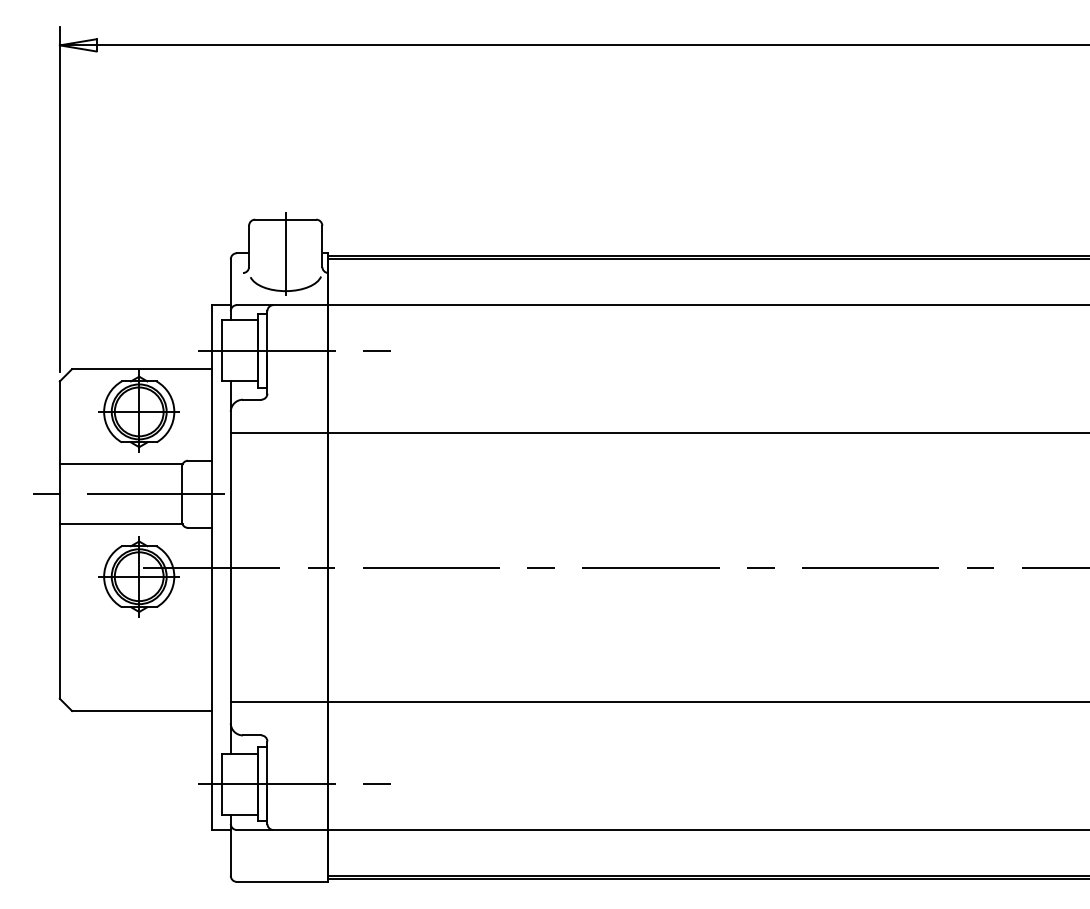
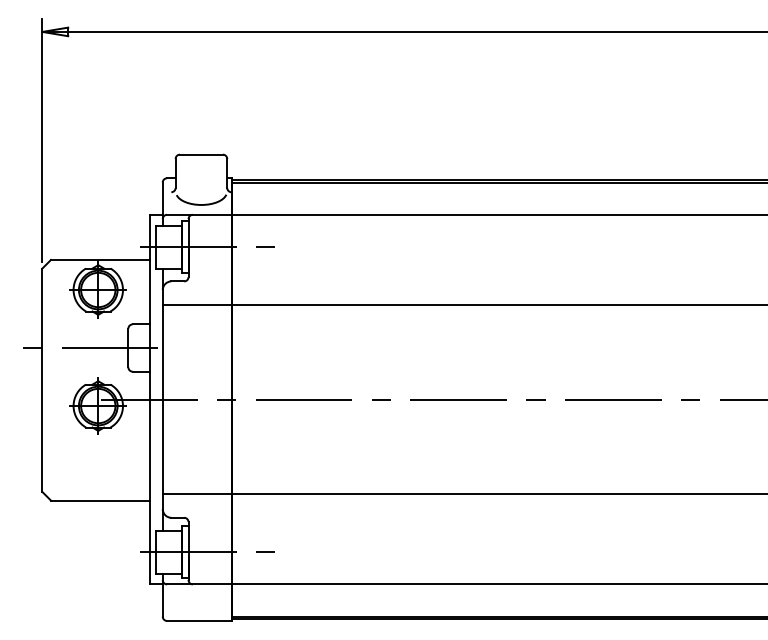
line: (285, 253) -> (201, 178), removed
line: (120, 464) -> (85, 327), removed
line: (120, 524) -> (85, 369), removed

